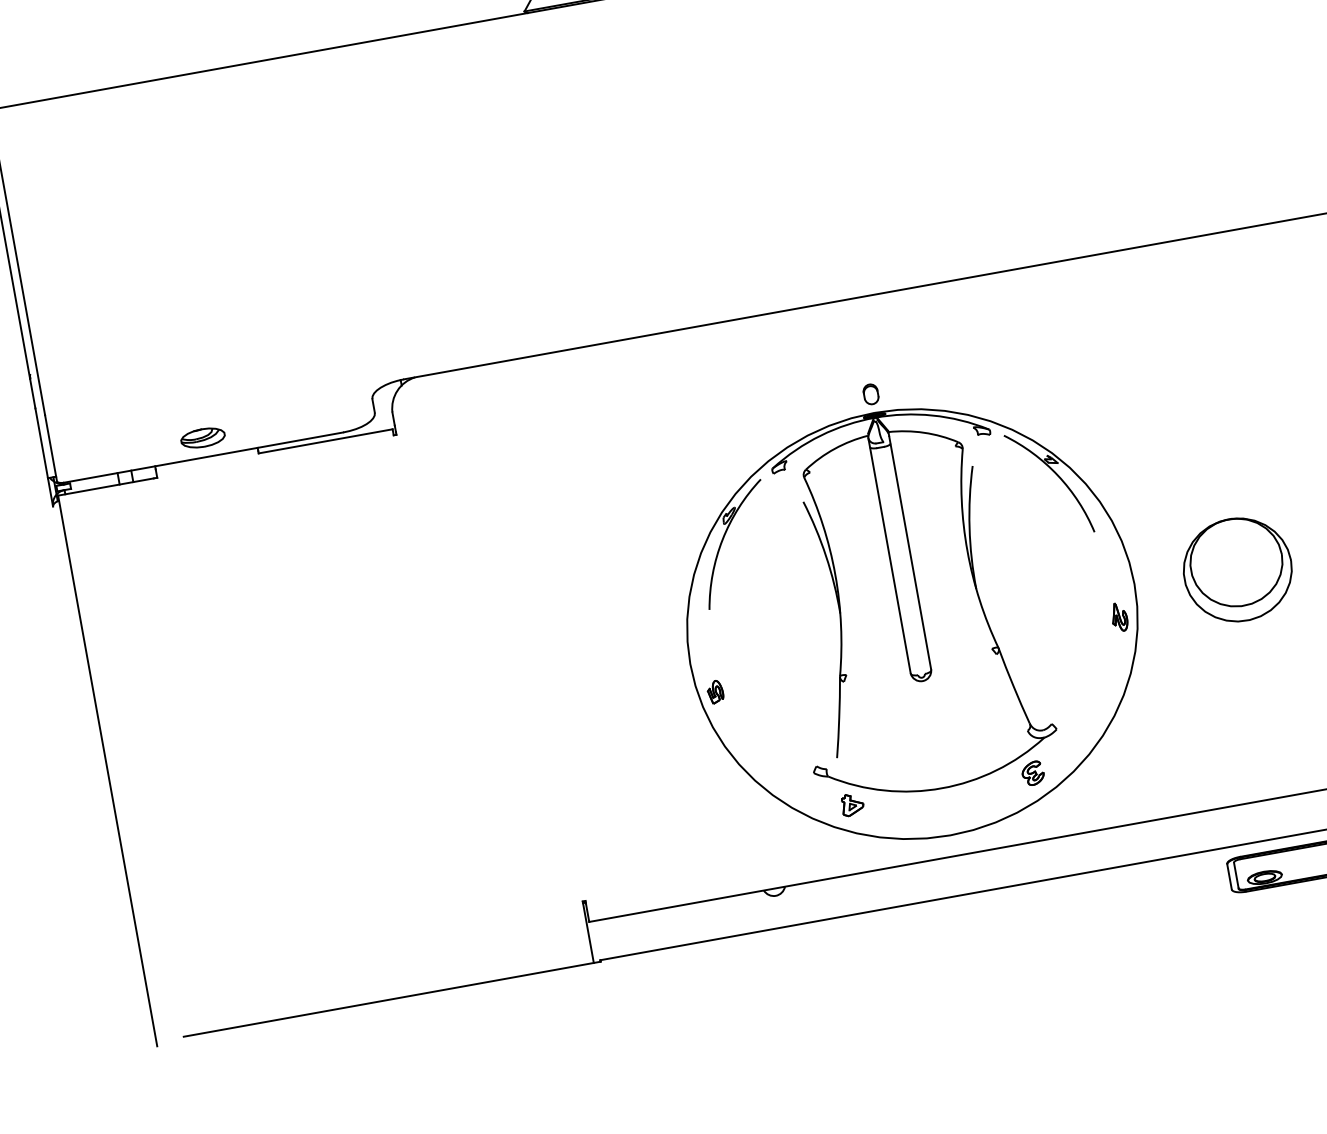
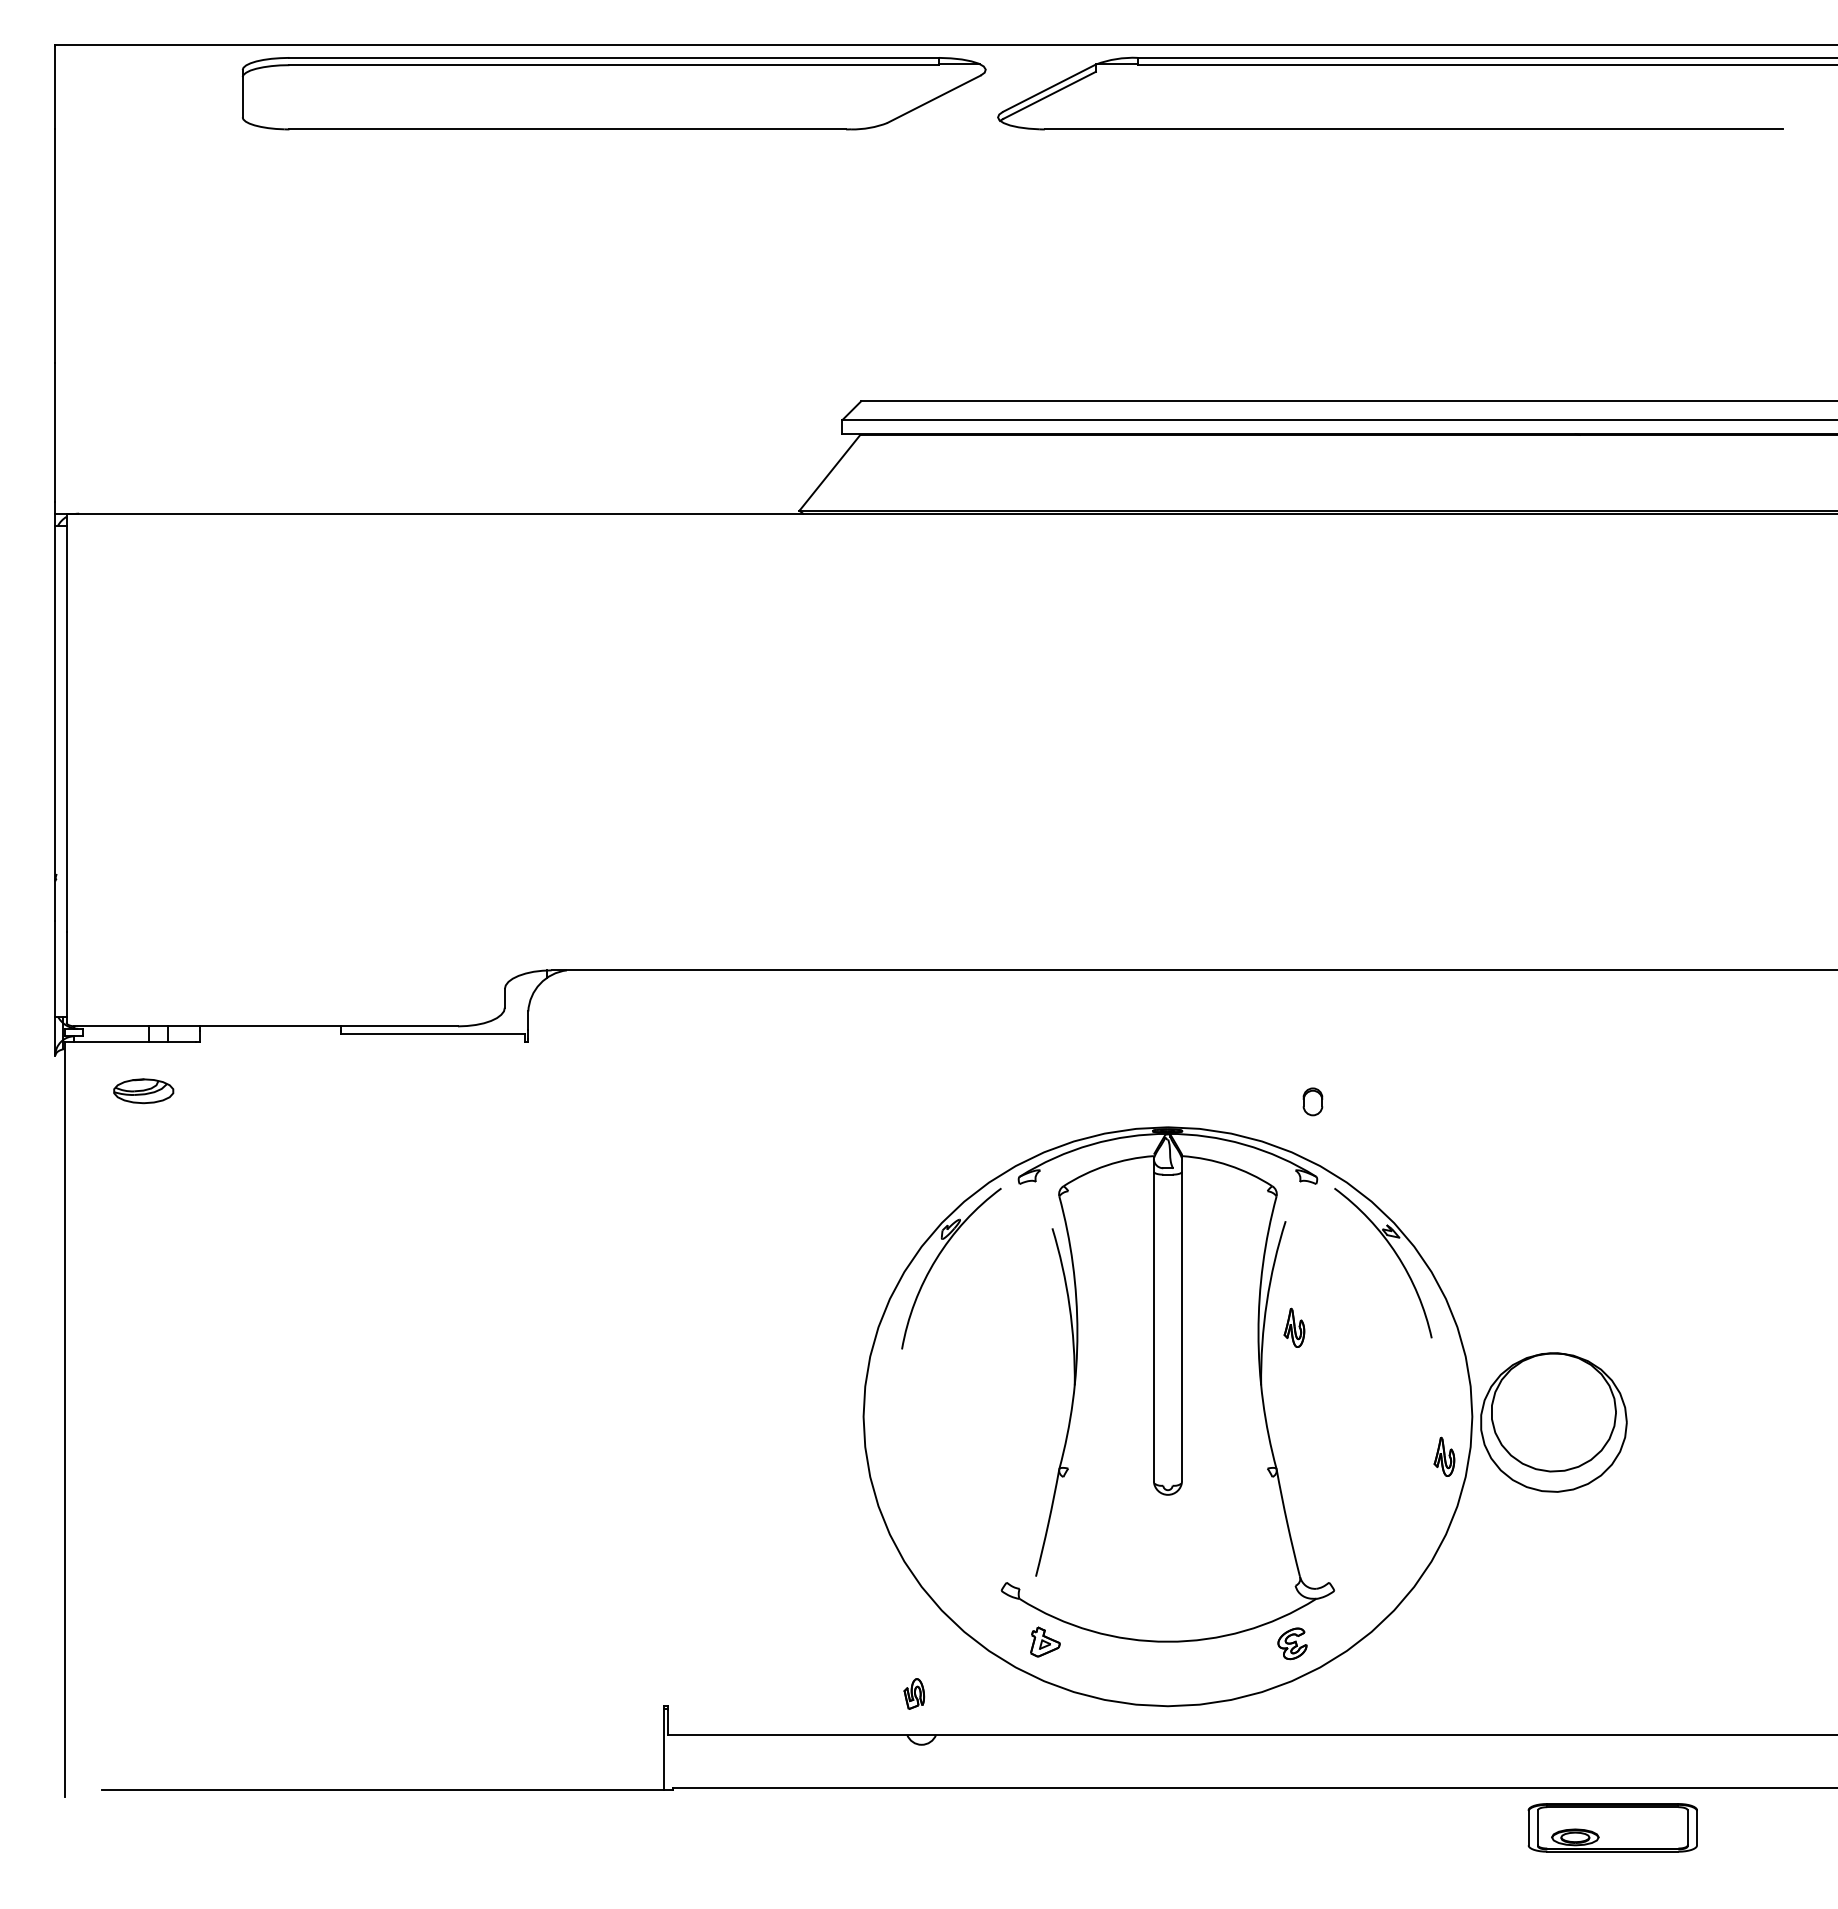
part: (870, 394) -> (1312, 1101), moved
part: (202, 438) -> (143, 1091), moved
part: (993, 542) -> (1294, 1327), added
part: (1237, 569) -> (1553, 1422), moved
part: (715, 691) -> (914, 1693), moved

